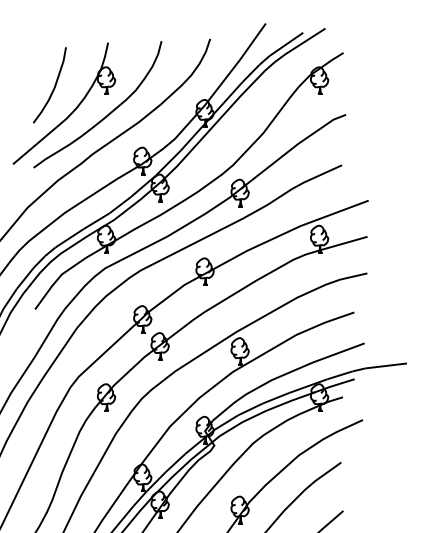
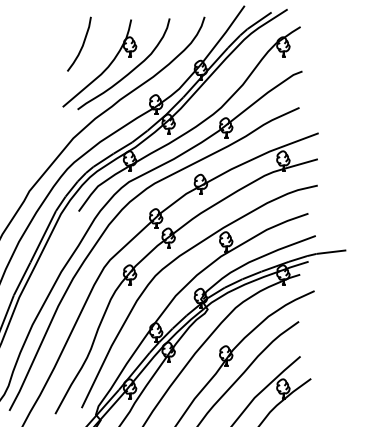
curve: (54, 84) -> (82, 43), moved

